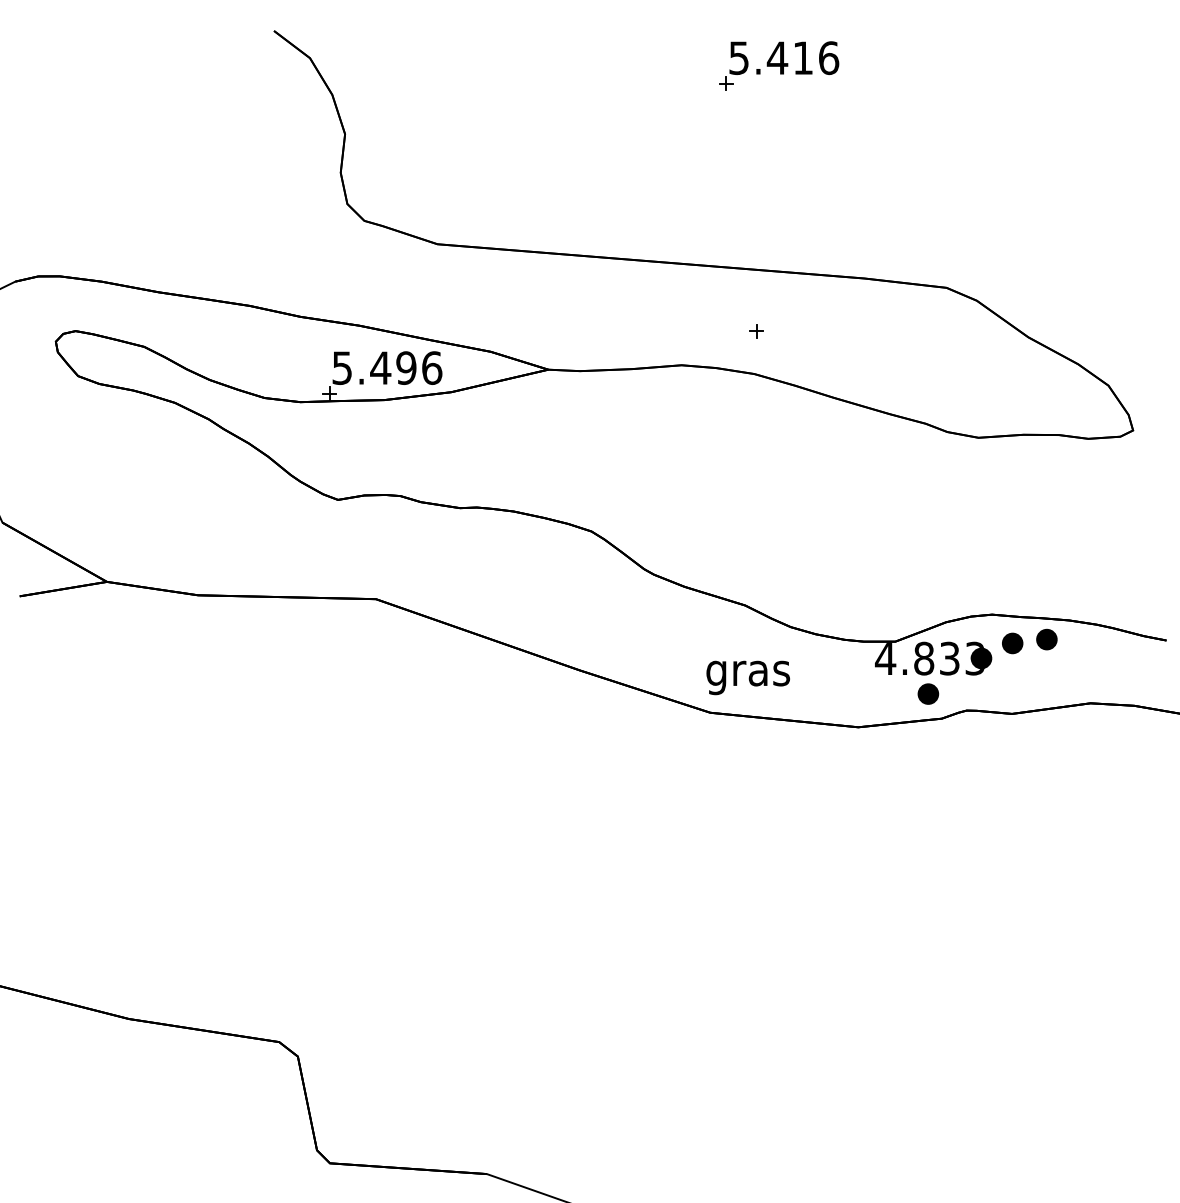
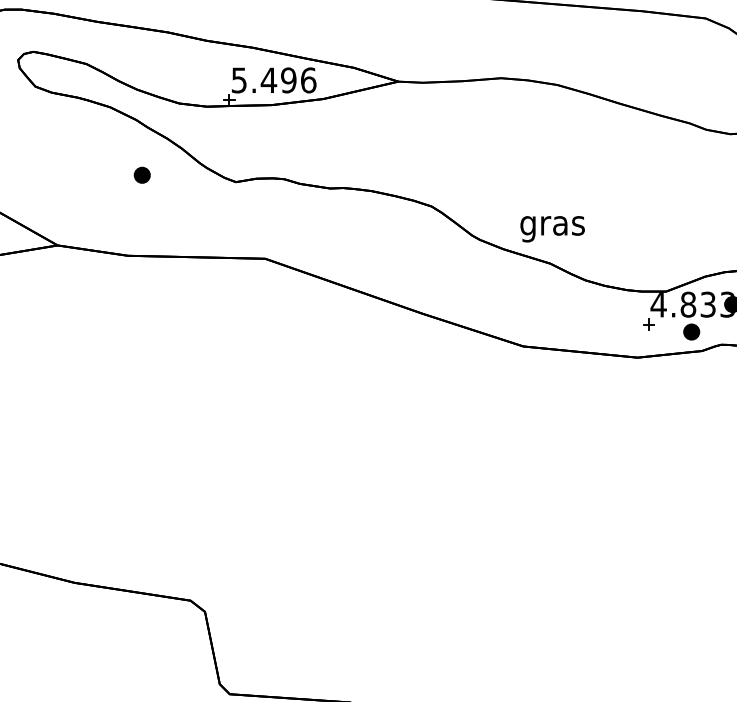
part: (756, 331) -> (648, 324), moved
part: (216, 490) -> (142, 174), added
text: (747, 677) -> (552, 228), moved

